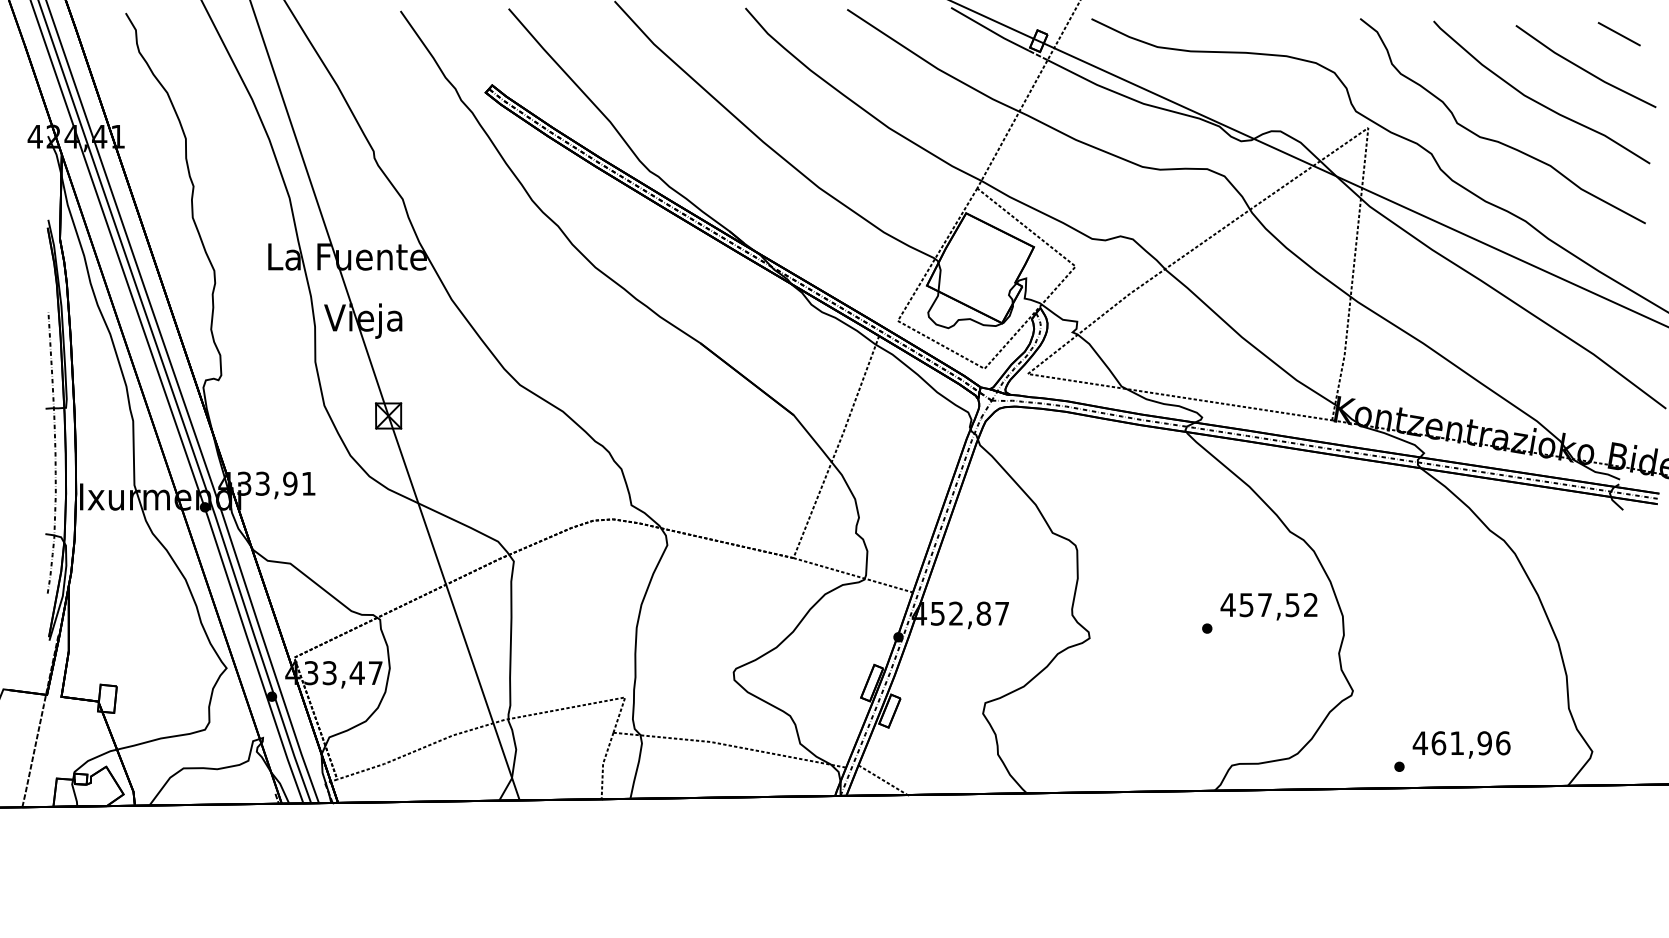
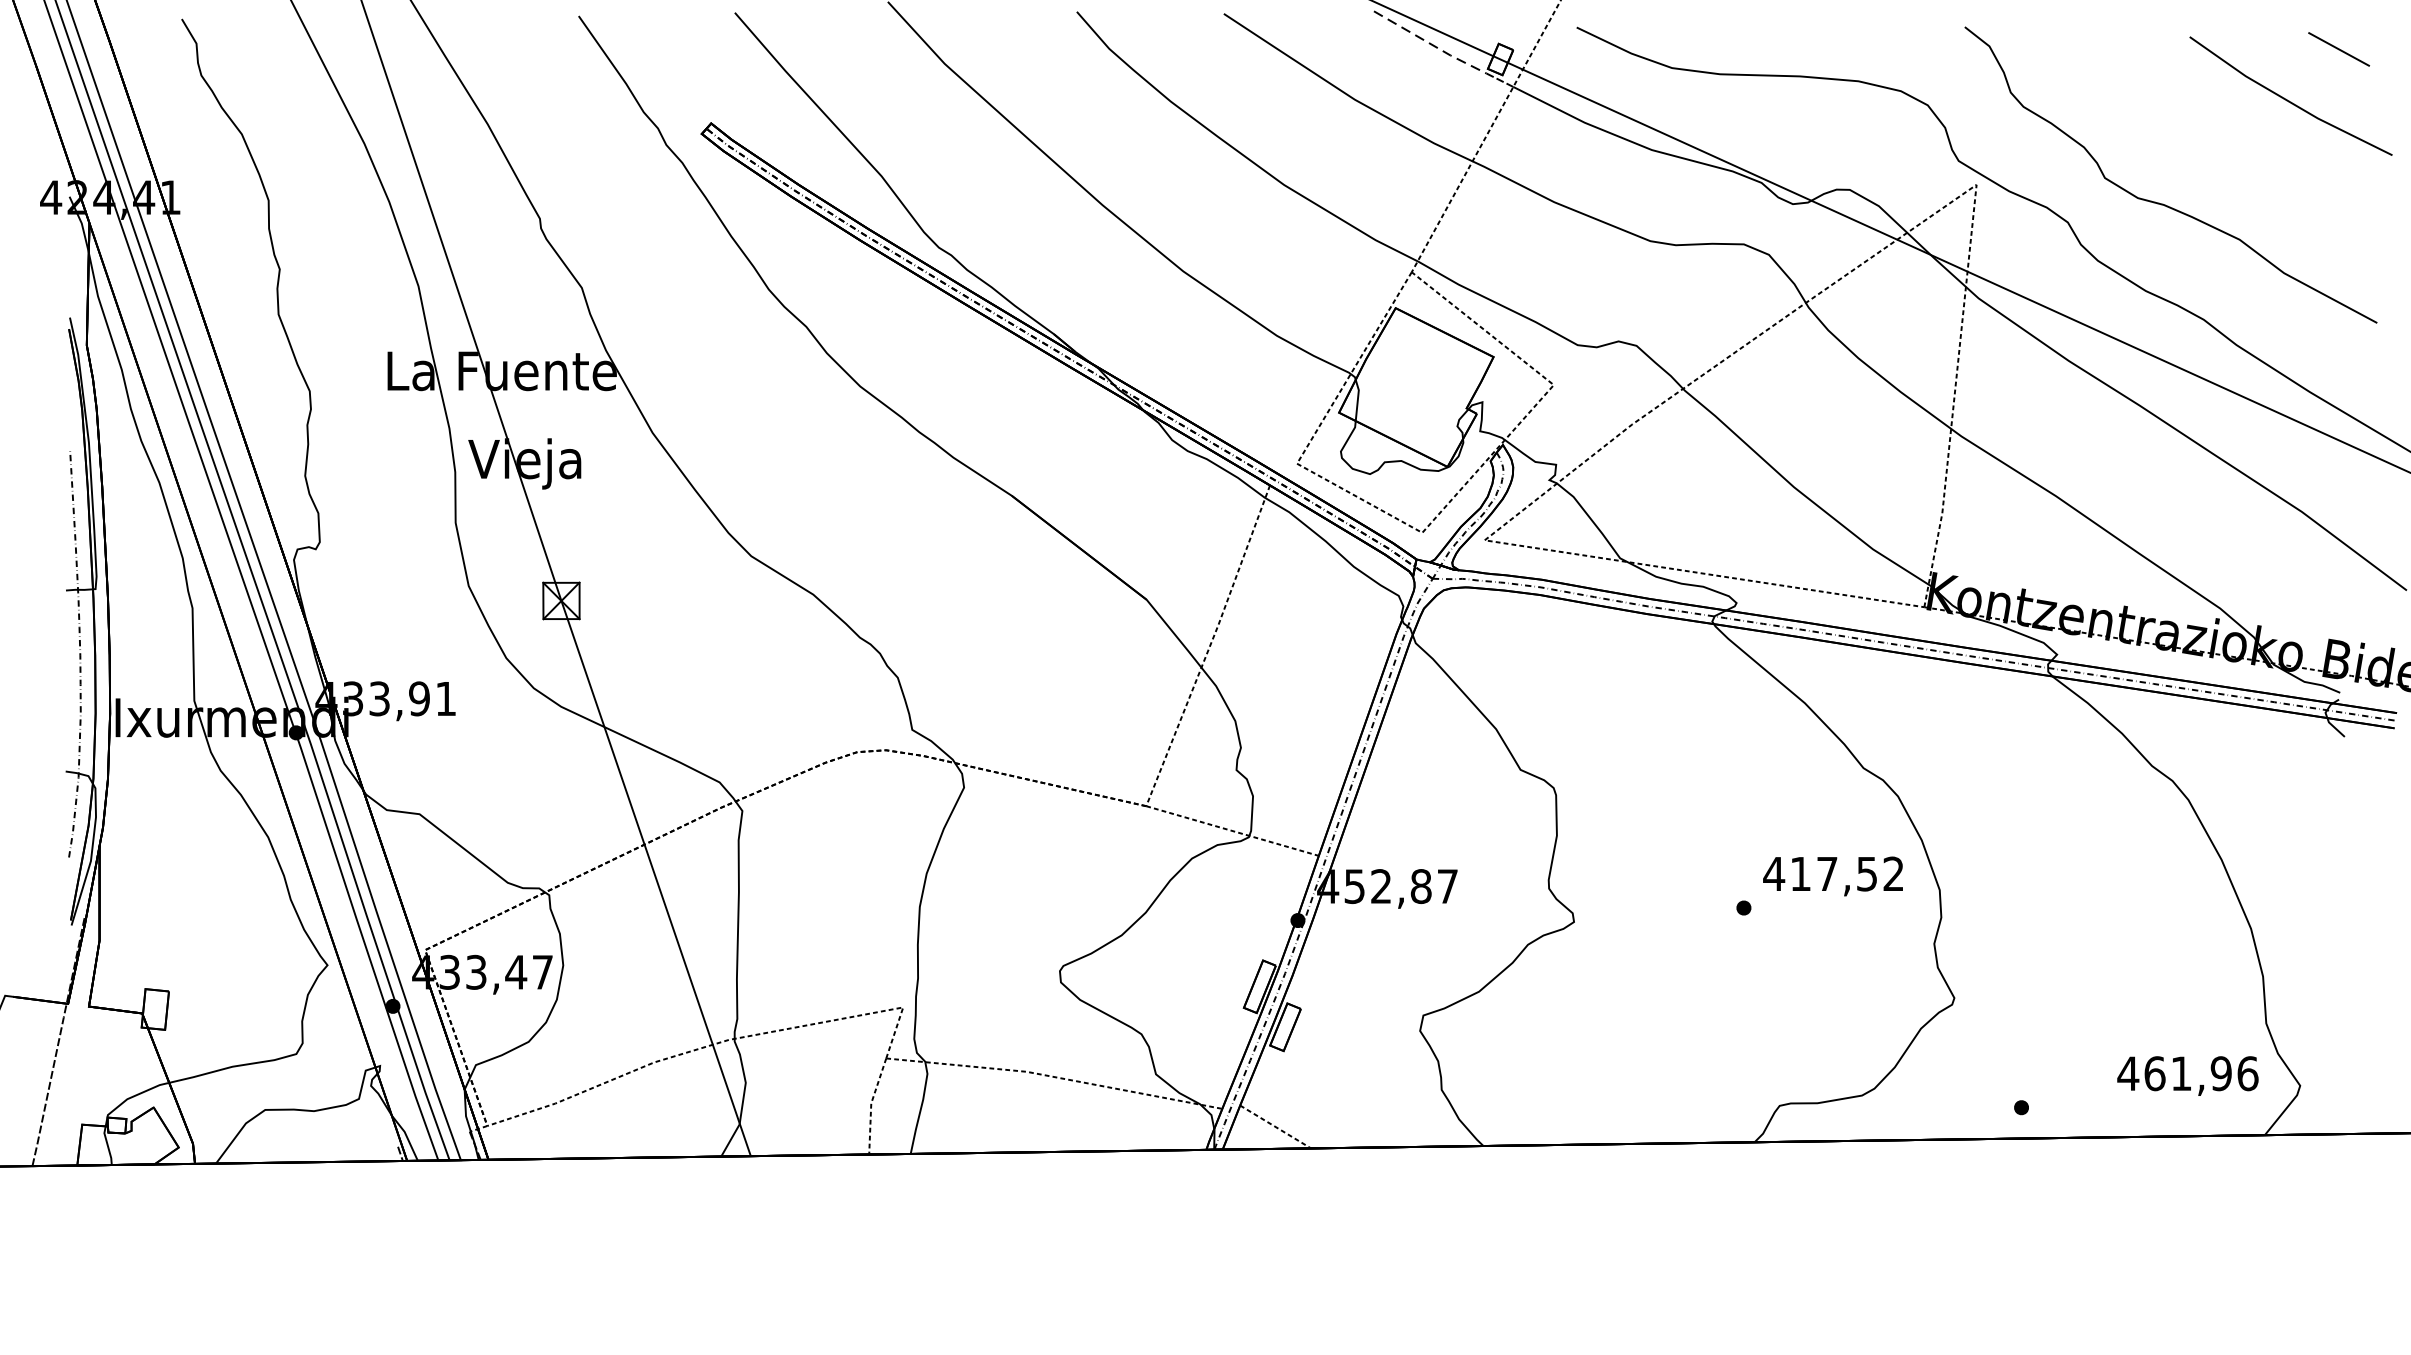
line: (990, 30) -> (1430, 44), solid -> dashed
curve: (1536, 100) -> (2219, 145), removed
text: (1246, 605) -> (1800, 874), 457,52 -> 417,52
text: (1461, 744) -> (2187, 1075), moved

